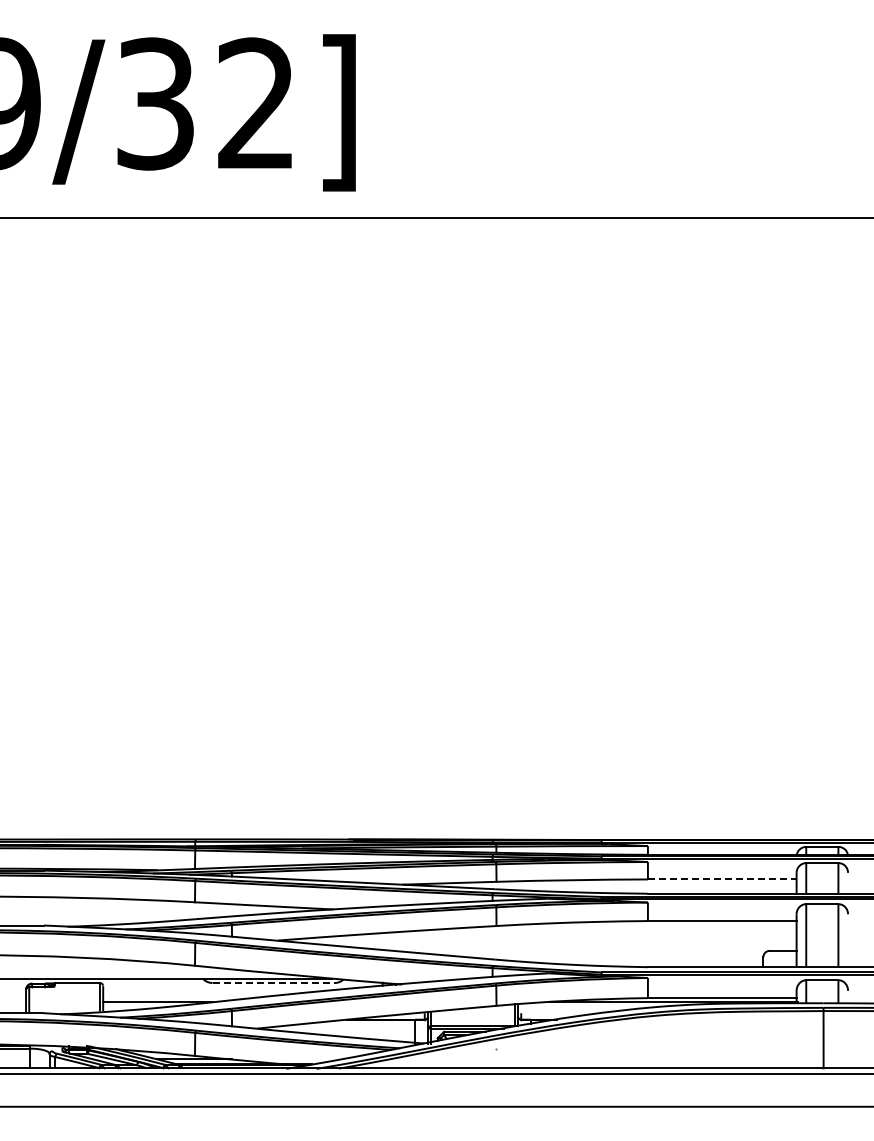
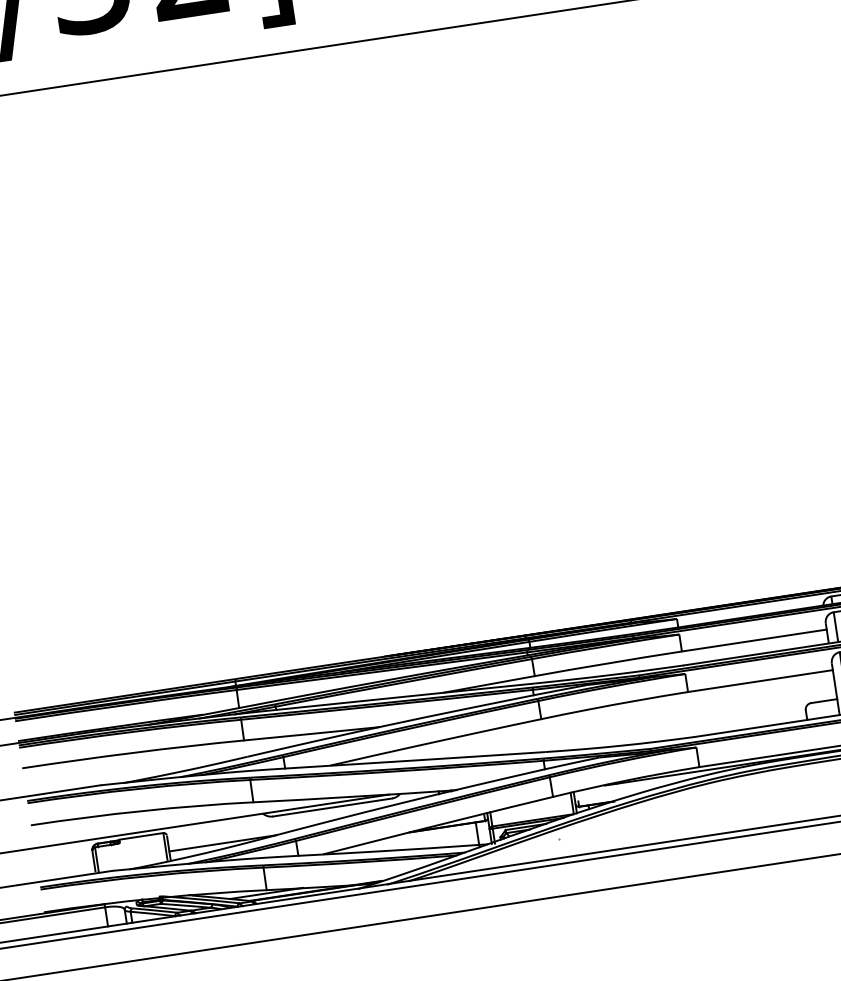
line: (722, 879) -> (754, 640), dashed -> solid
line: (274, 983) -> (333, 807), dashed -> solid

